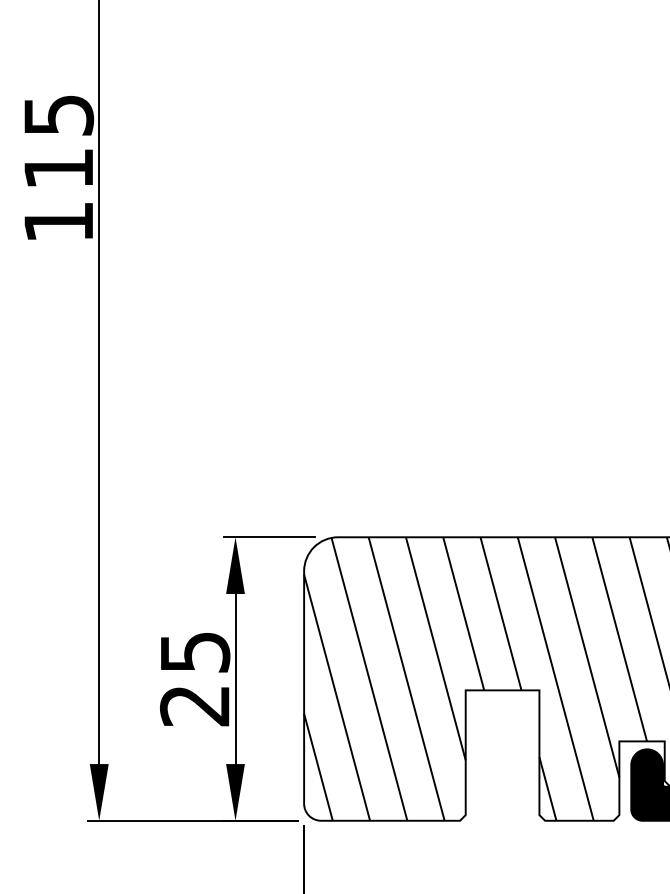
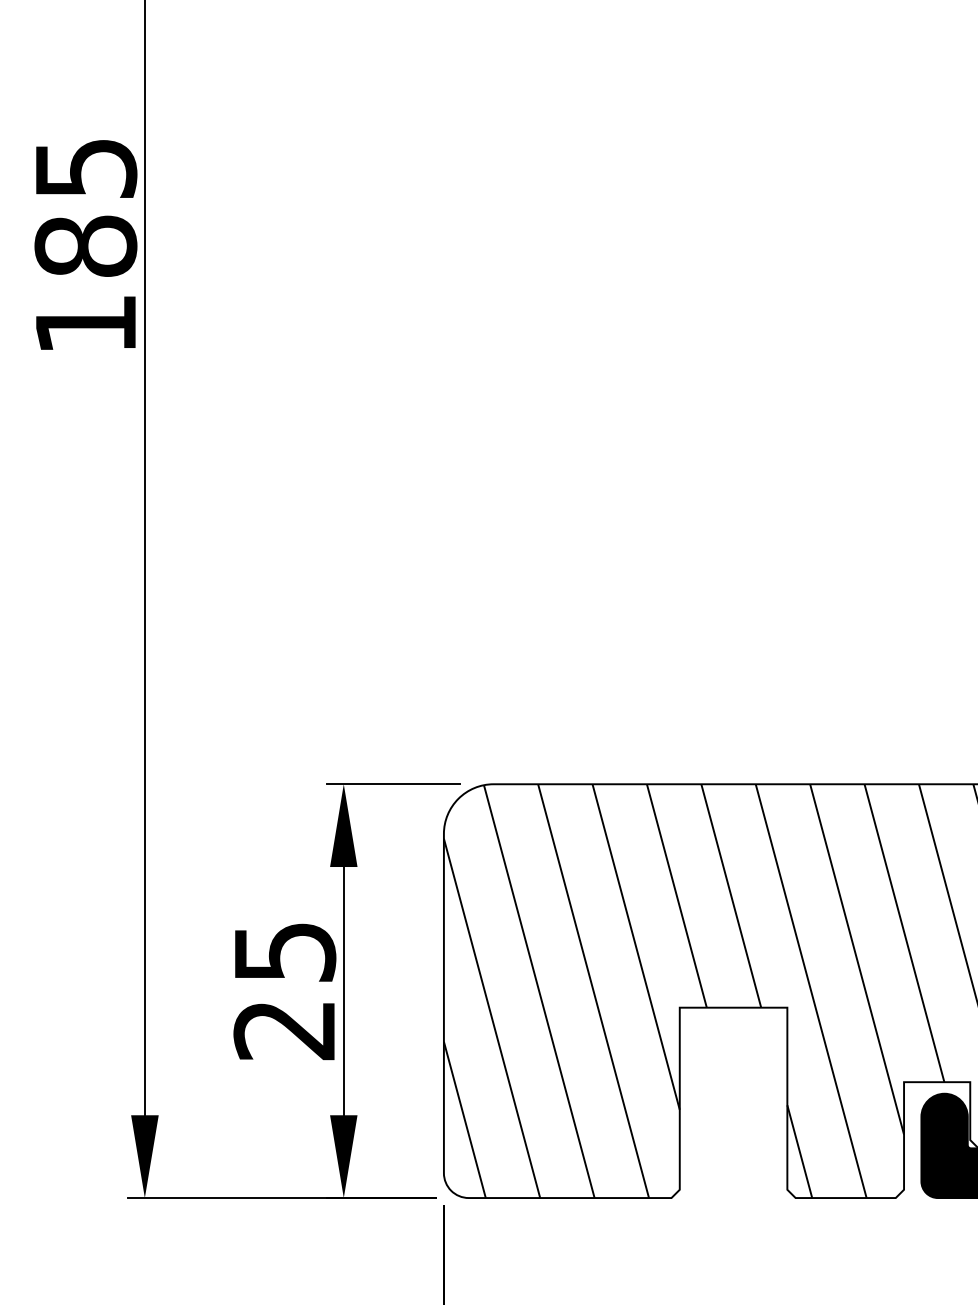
text: (58, 168) -> (85, 246), 115 -> 185

